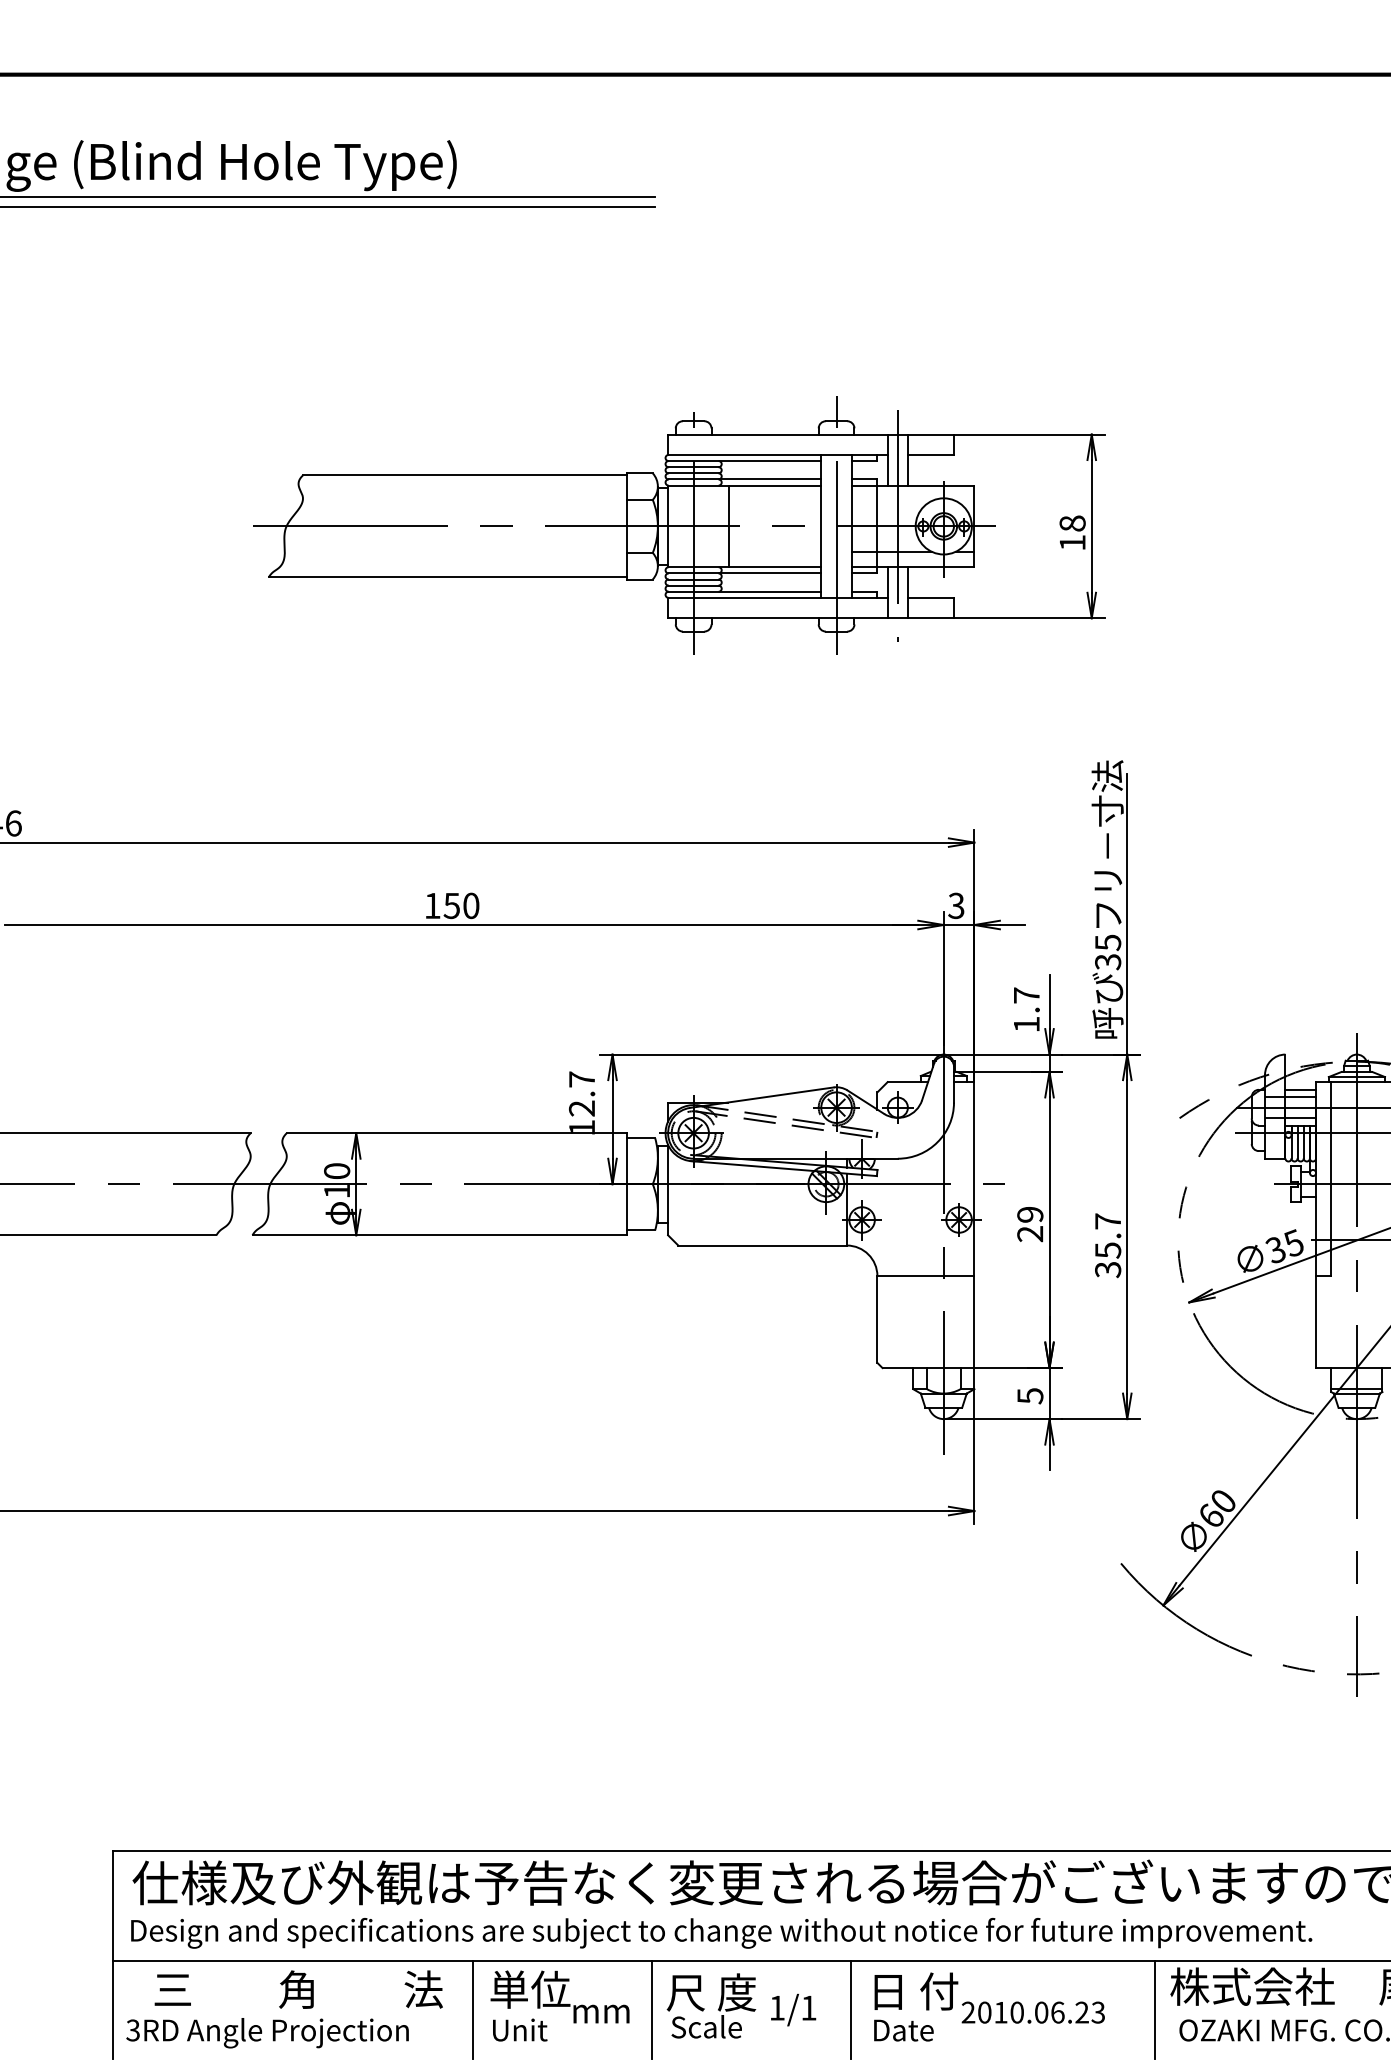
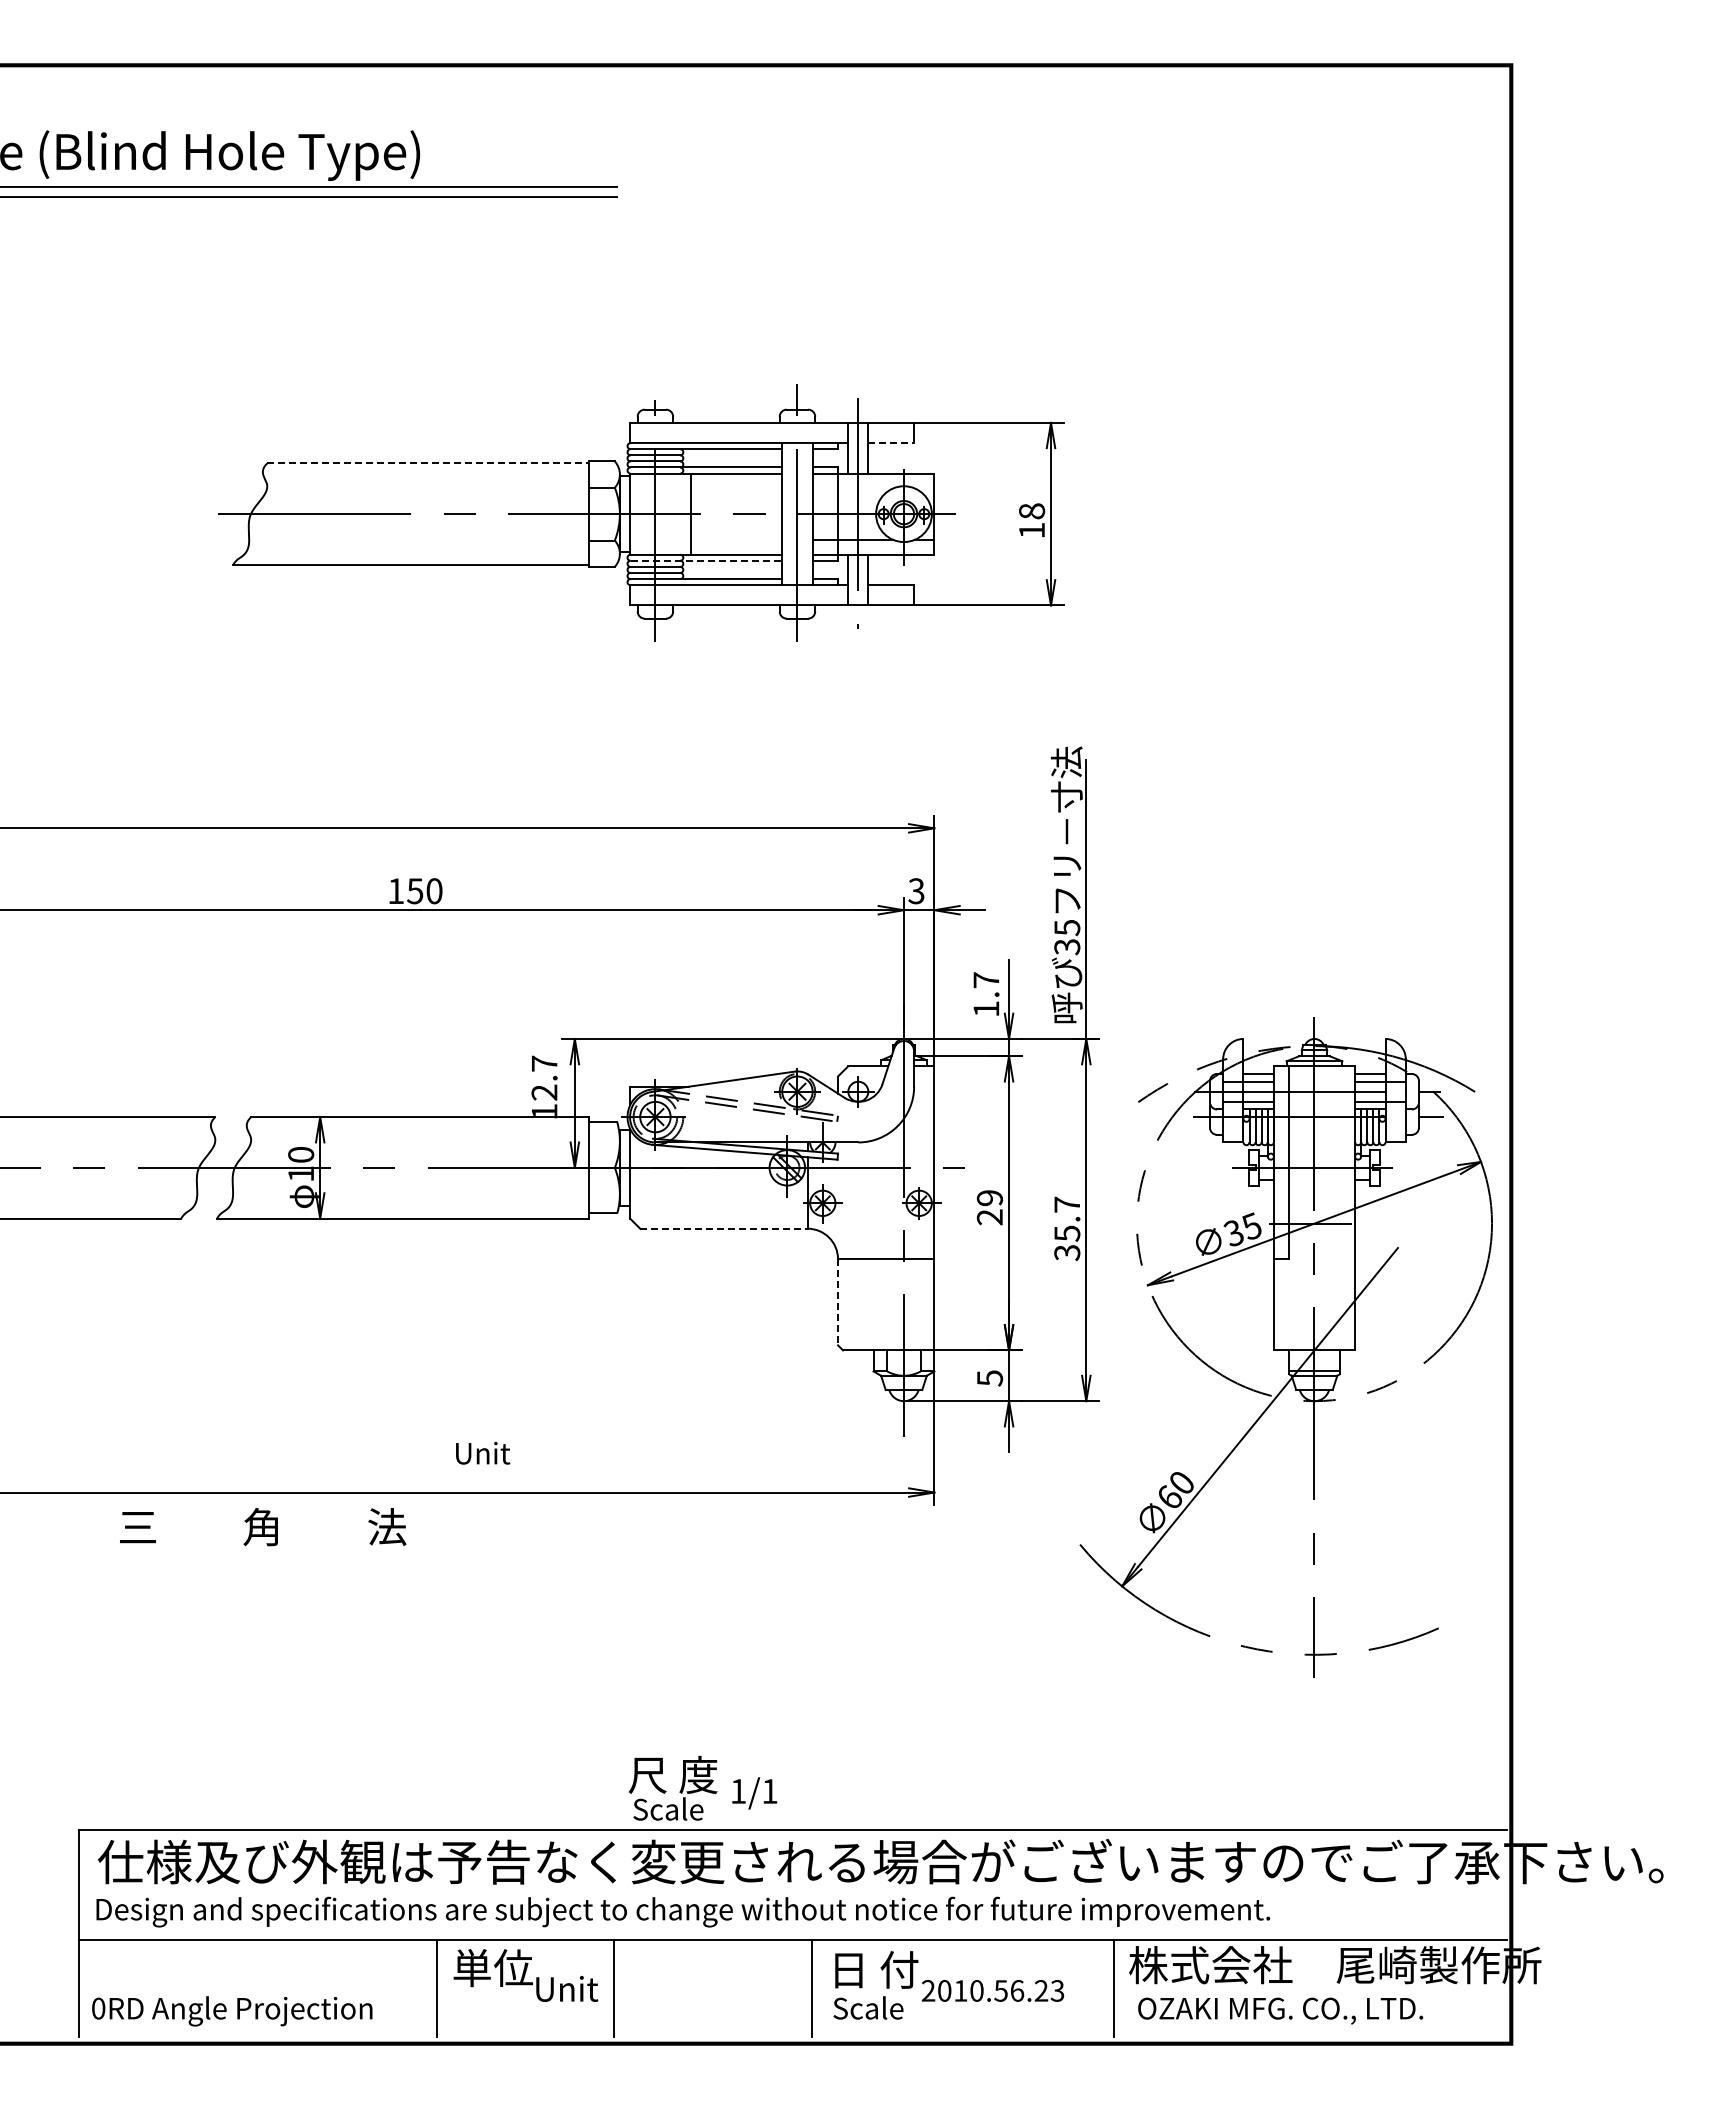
line: (931, 455) -> (891, 443), solid -> dashed
line: (465, 475) -> (428, 463), solid -> dashed
line: (745, 573) -> (706, 560), solid -> dashed
line: (762, 1245) -> (723, 1228), solid -> dashed
line: (877, 1319) -> (838, 1302), solid -> dashed
text: (299, 1990) -> (263, 1527), moved
text: (711, 2006) -> (673, 1788), moved
text: (605, 2010) -> (567, 1988), mm -> Unit
text: (793, 2010) -> (754, 1793), moved
text: (1040, 2012) -> (1000, 1990), 2010.06.23 -> 2010.56.23
text: (520, 2029) -> (483, 1452), moved
text: (908, 2029) -> (868, 2007), Date -> Scale
text: (133, 2030) -> (98, 2008), 3RD -> 0RD

